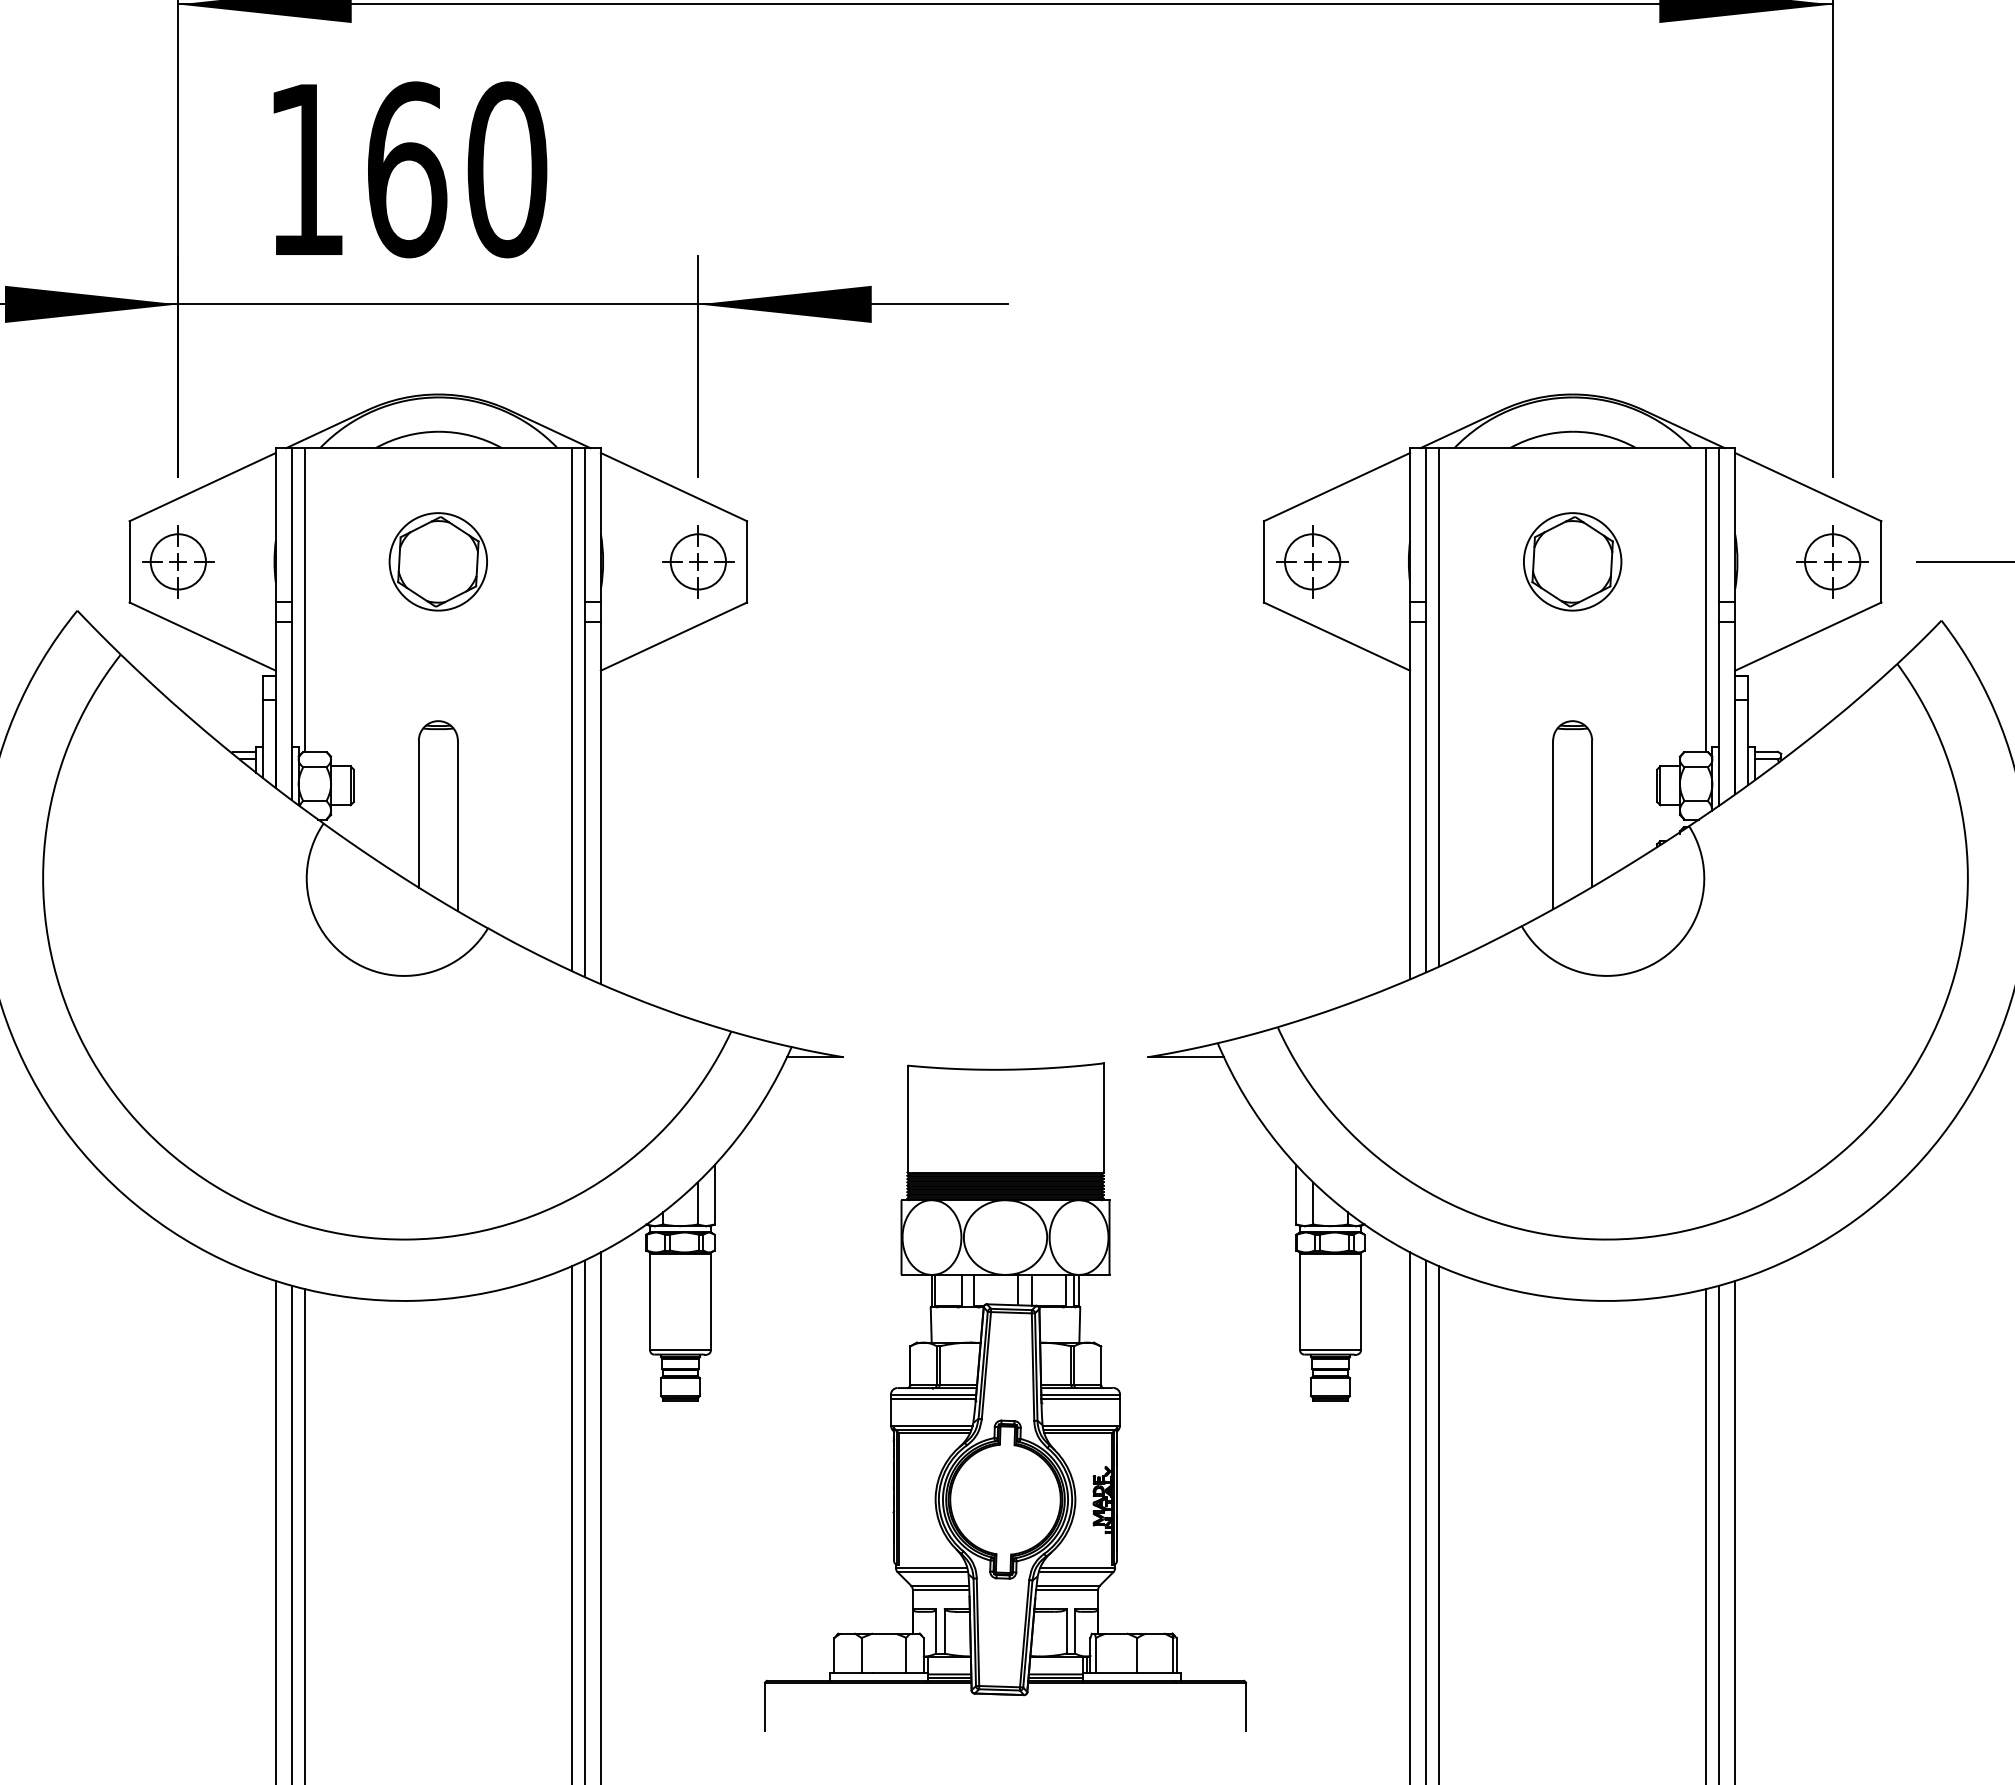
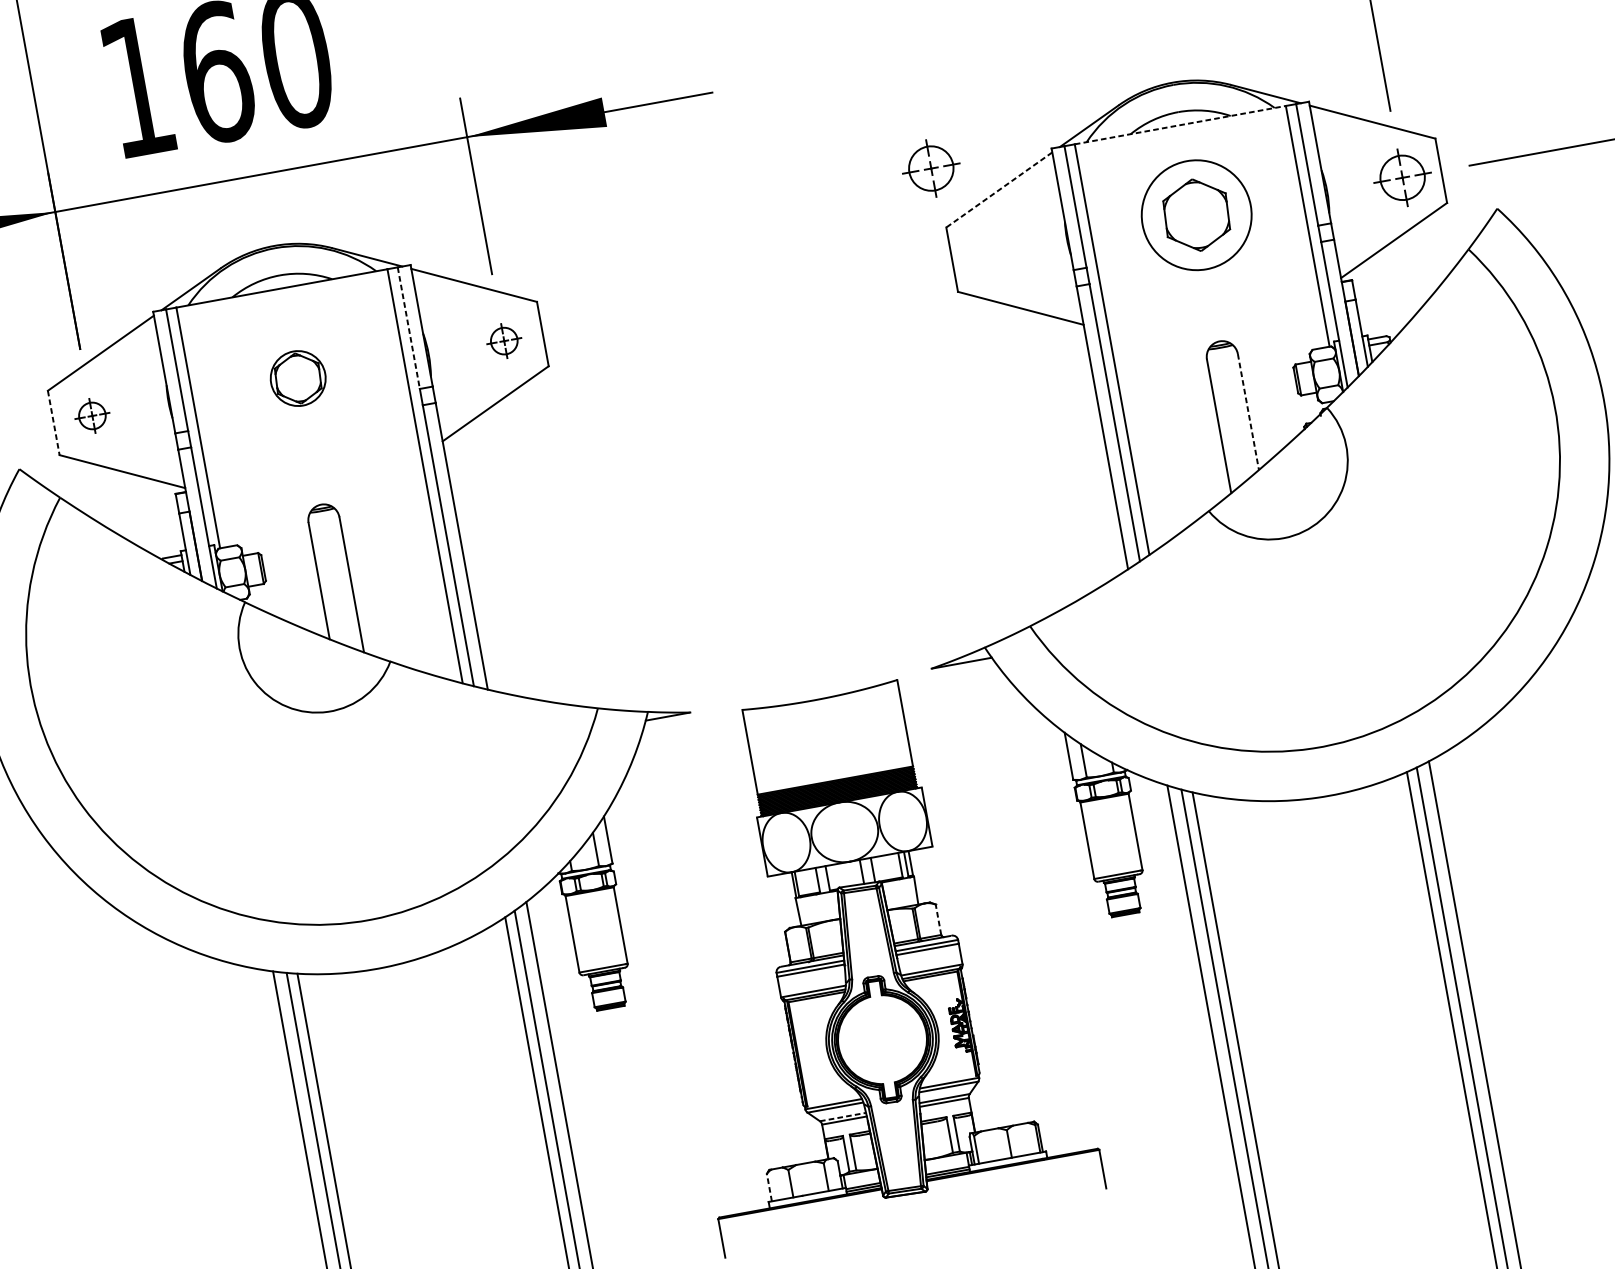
line: (1573, 448) -> (1181, 125), solid -> dashed
line: (1337, 487) -> (999, 190), solid -> dashed
line: (584, 524) -> (408, 327), solid -> dashed
line: (129, 561) -> (53, 422), solid -> dashed
part: (178, 561) -> (92, 415), size x0.6
part: (437, 561) -> (297, 378), size x0.7
part: (698, 561) -> (504, 340), size x0.6
part: (1312, 561) -> (931, 168), moved
circle: (1572, 561) -> (1196, 214), size x1.4
line: (1592, 814) -> (1248, 412), solid -> dashed
line: (1100, 1365) -> (938, 919), solid -> dashed
line: (939, 1585) -> (842, 1117), solid -> dashed
line: (834, 1654) -> (769, 1186), solid -> dashed

